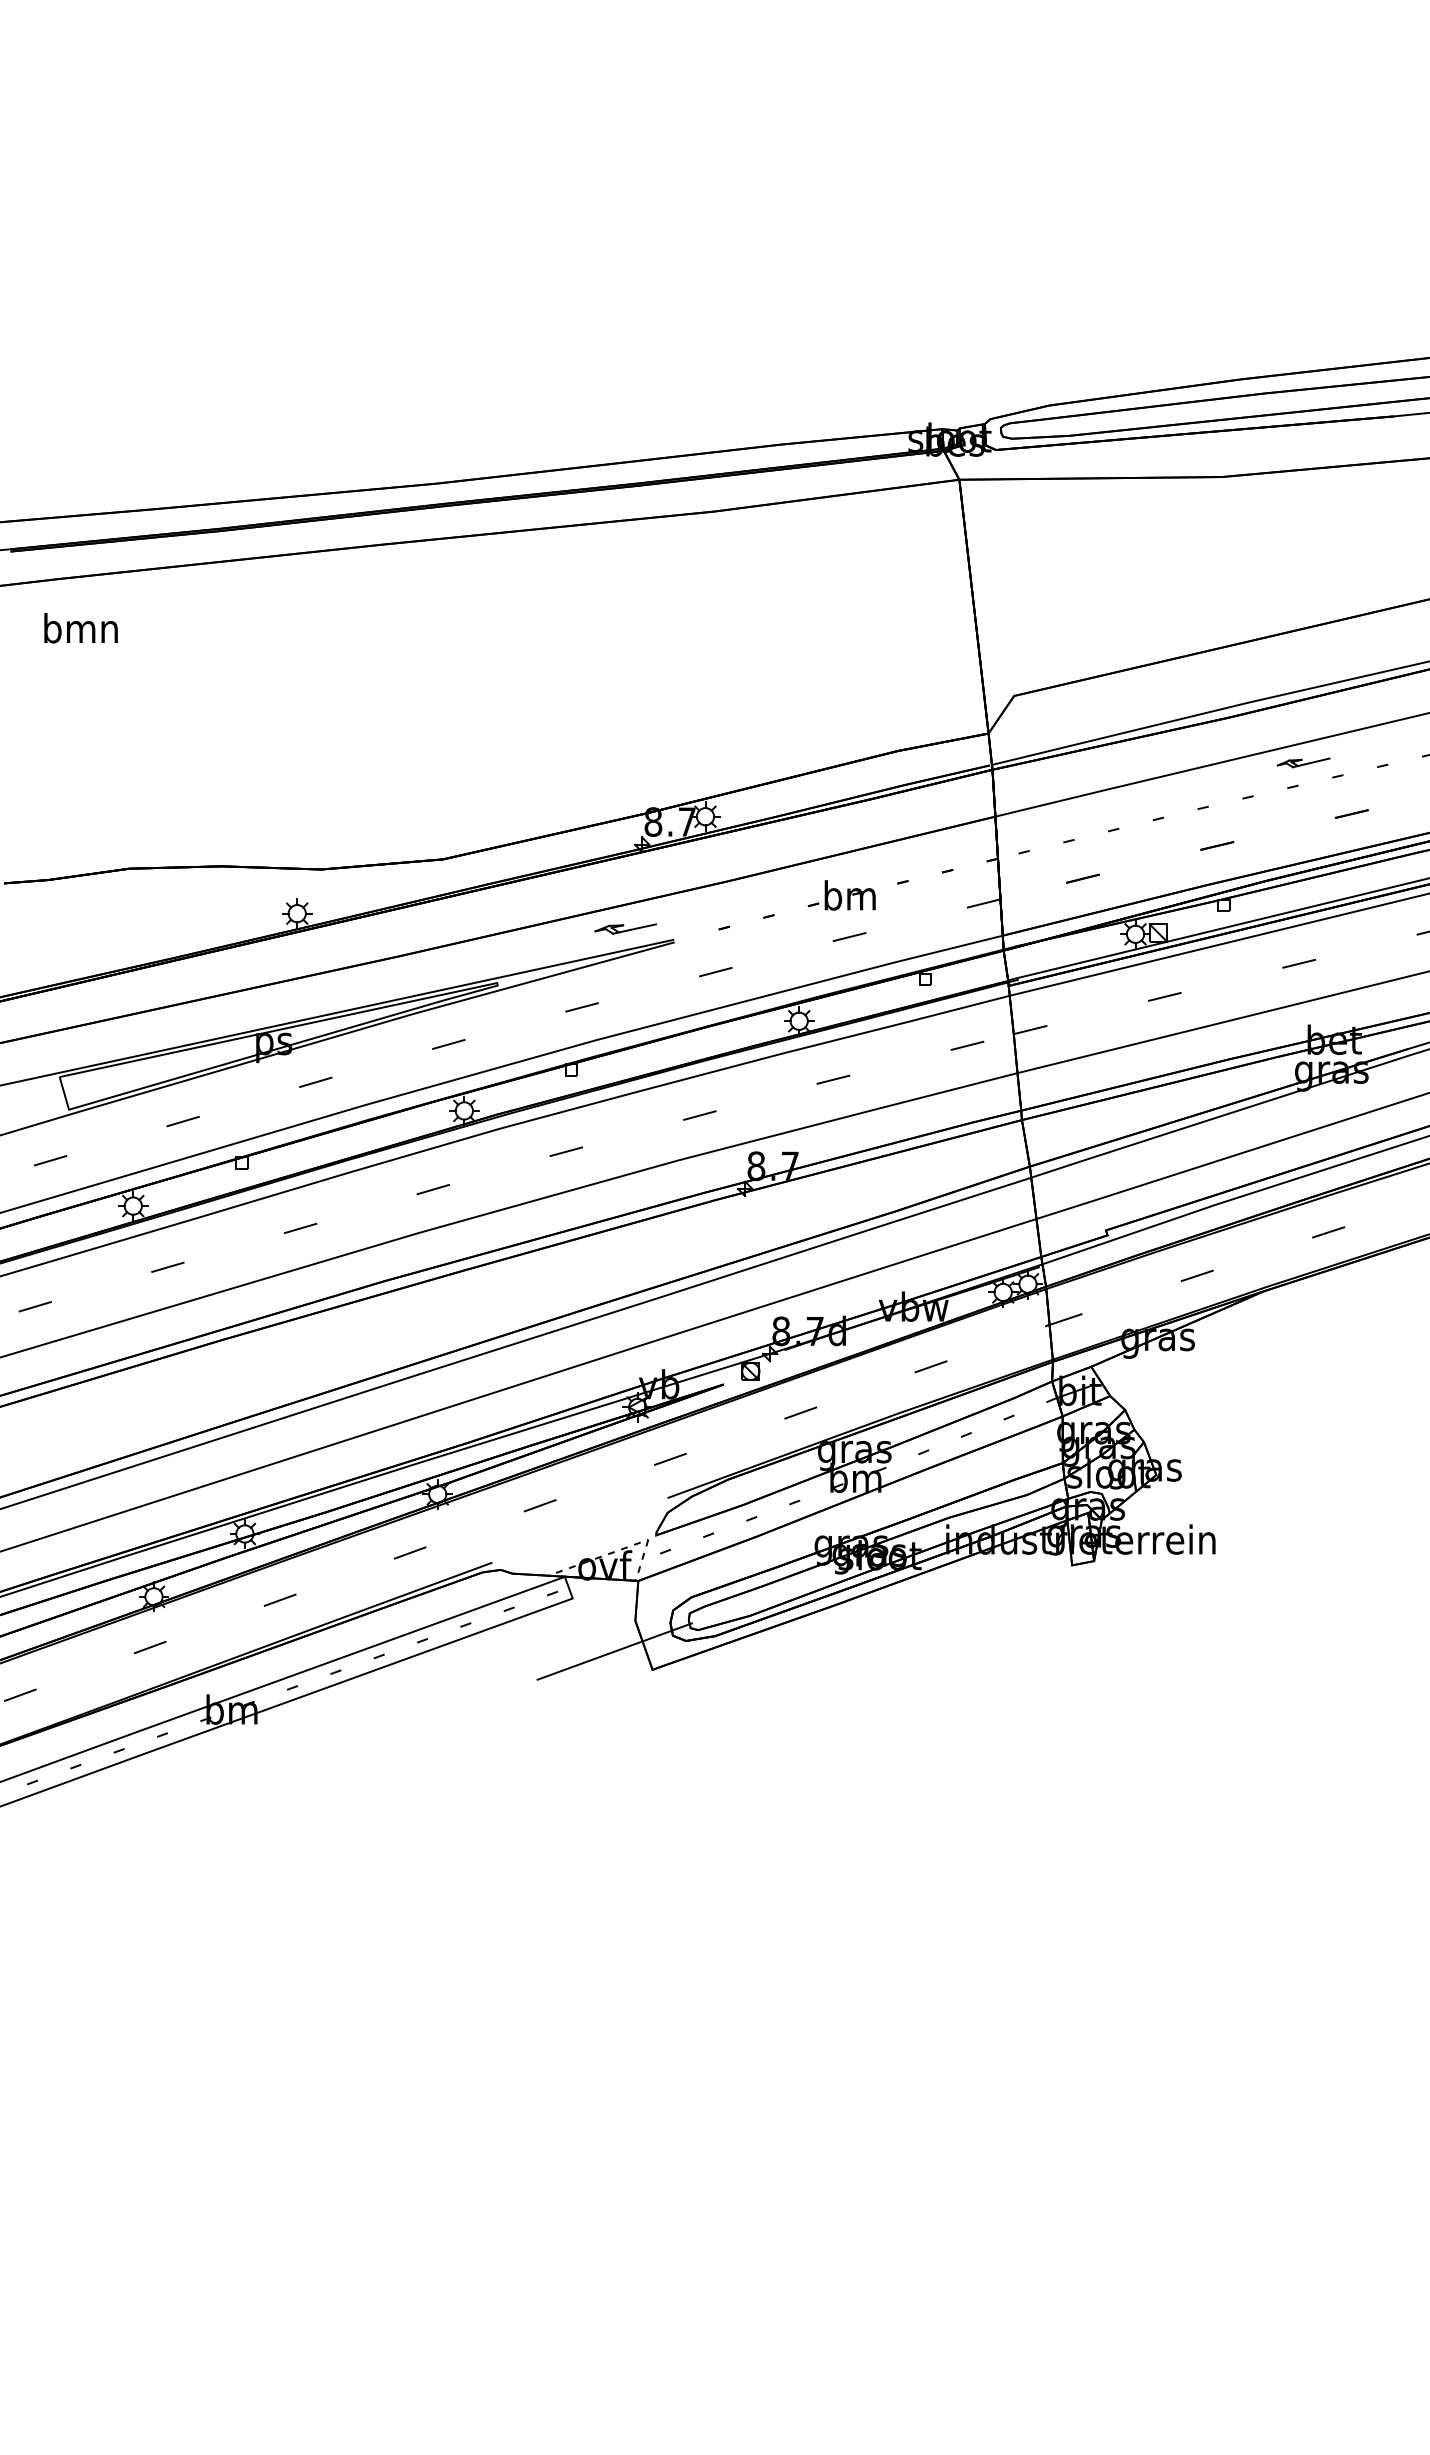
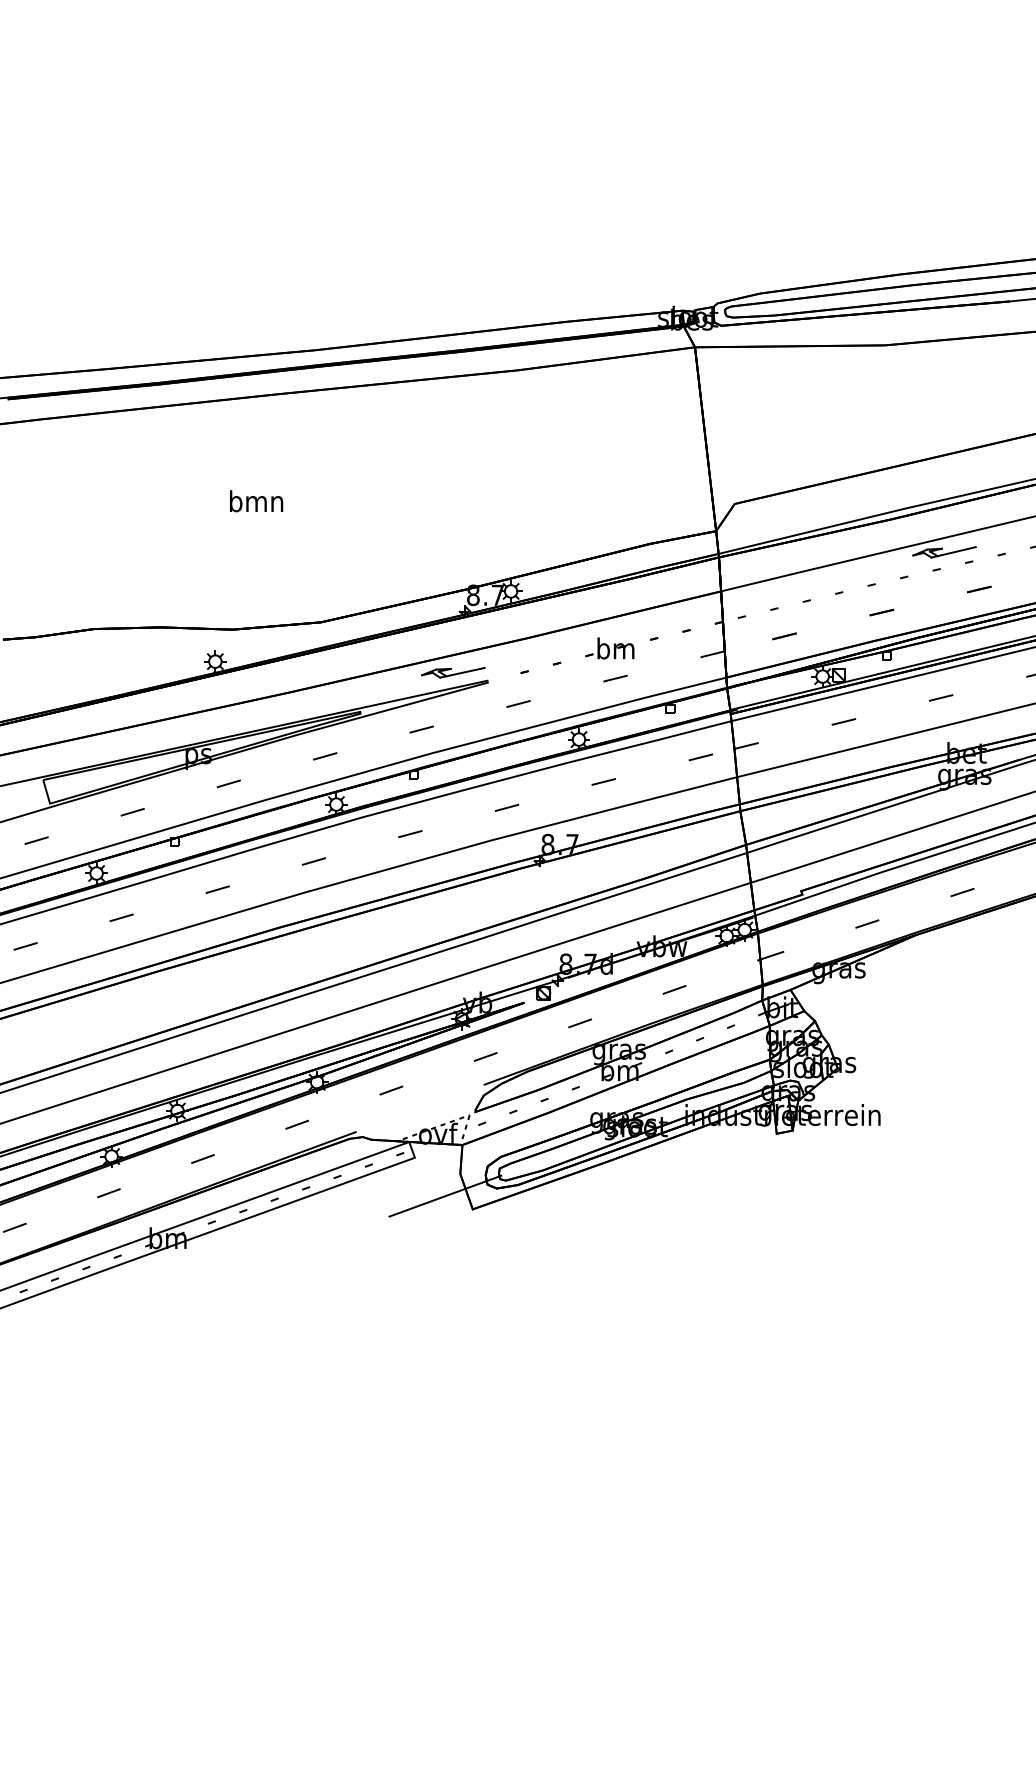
text: (80, 628) -> (256, 501), moved
part: (1303, 762) -> (944, 552), size x1.67
part: (625, 928) -> (453, 672), size x1.43

